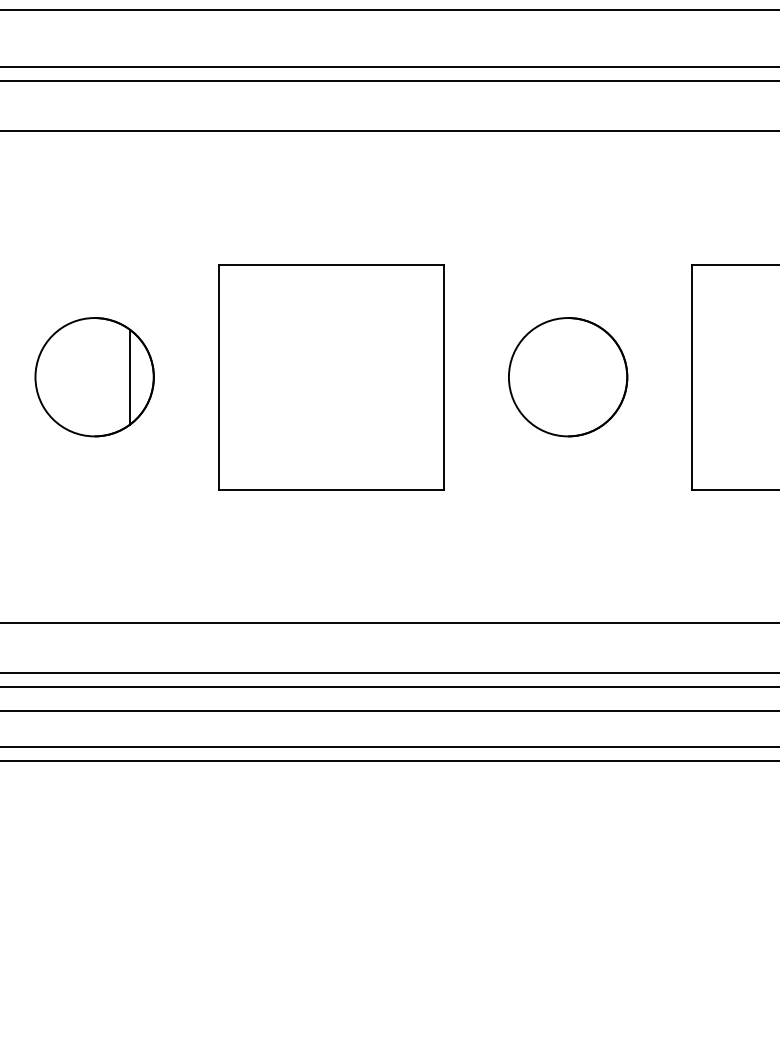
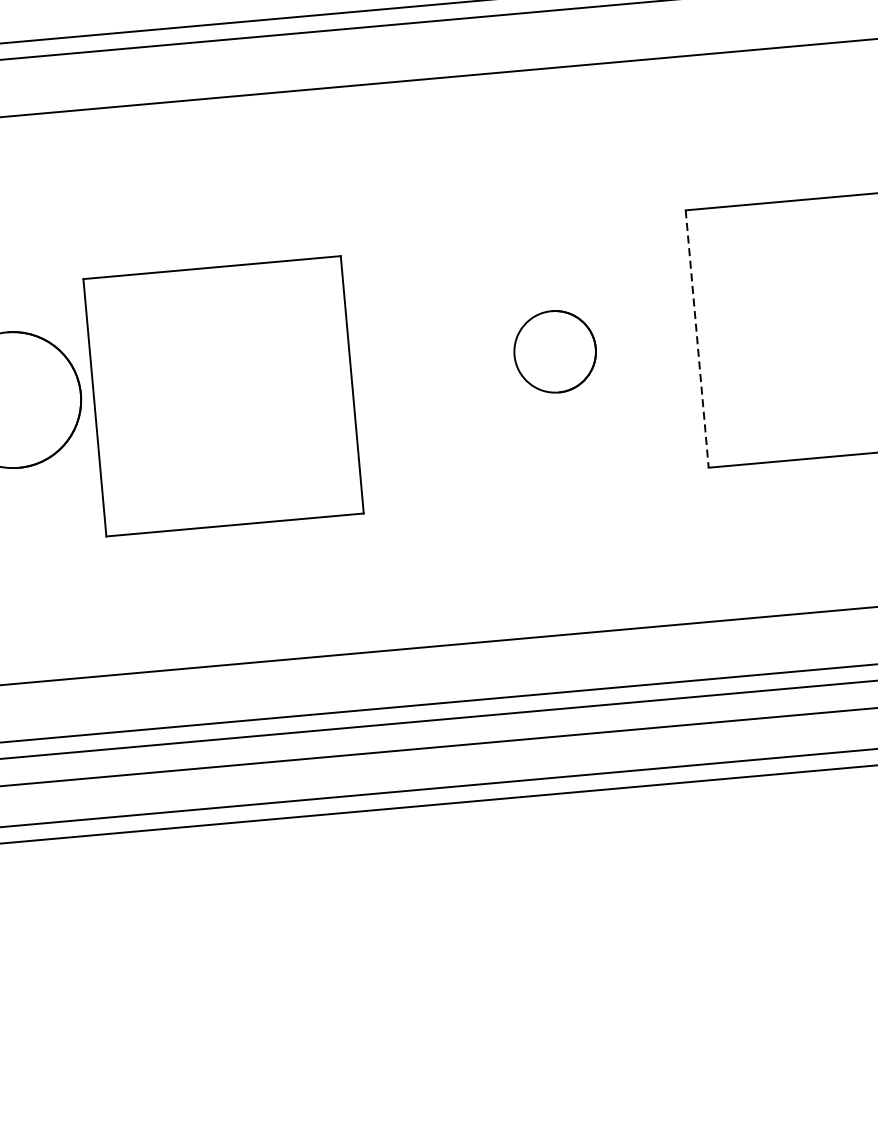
line: (130, 376) -> (54, 395), removed
part: (331, 377) -> (223, 396), moved
circle: (568, 377) -> (555, 352), size x0.6
line: (692, 377) -> (697, 339), solid -> dashed

